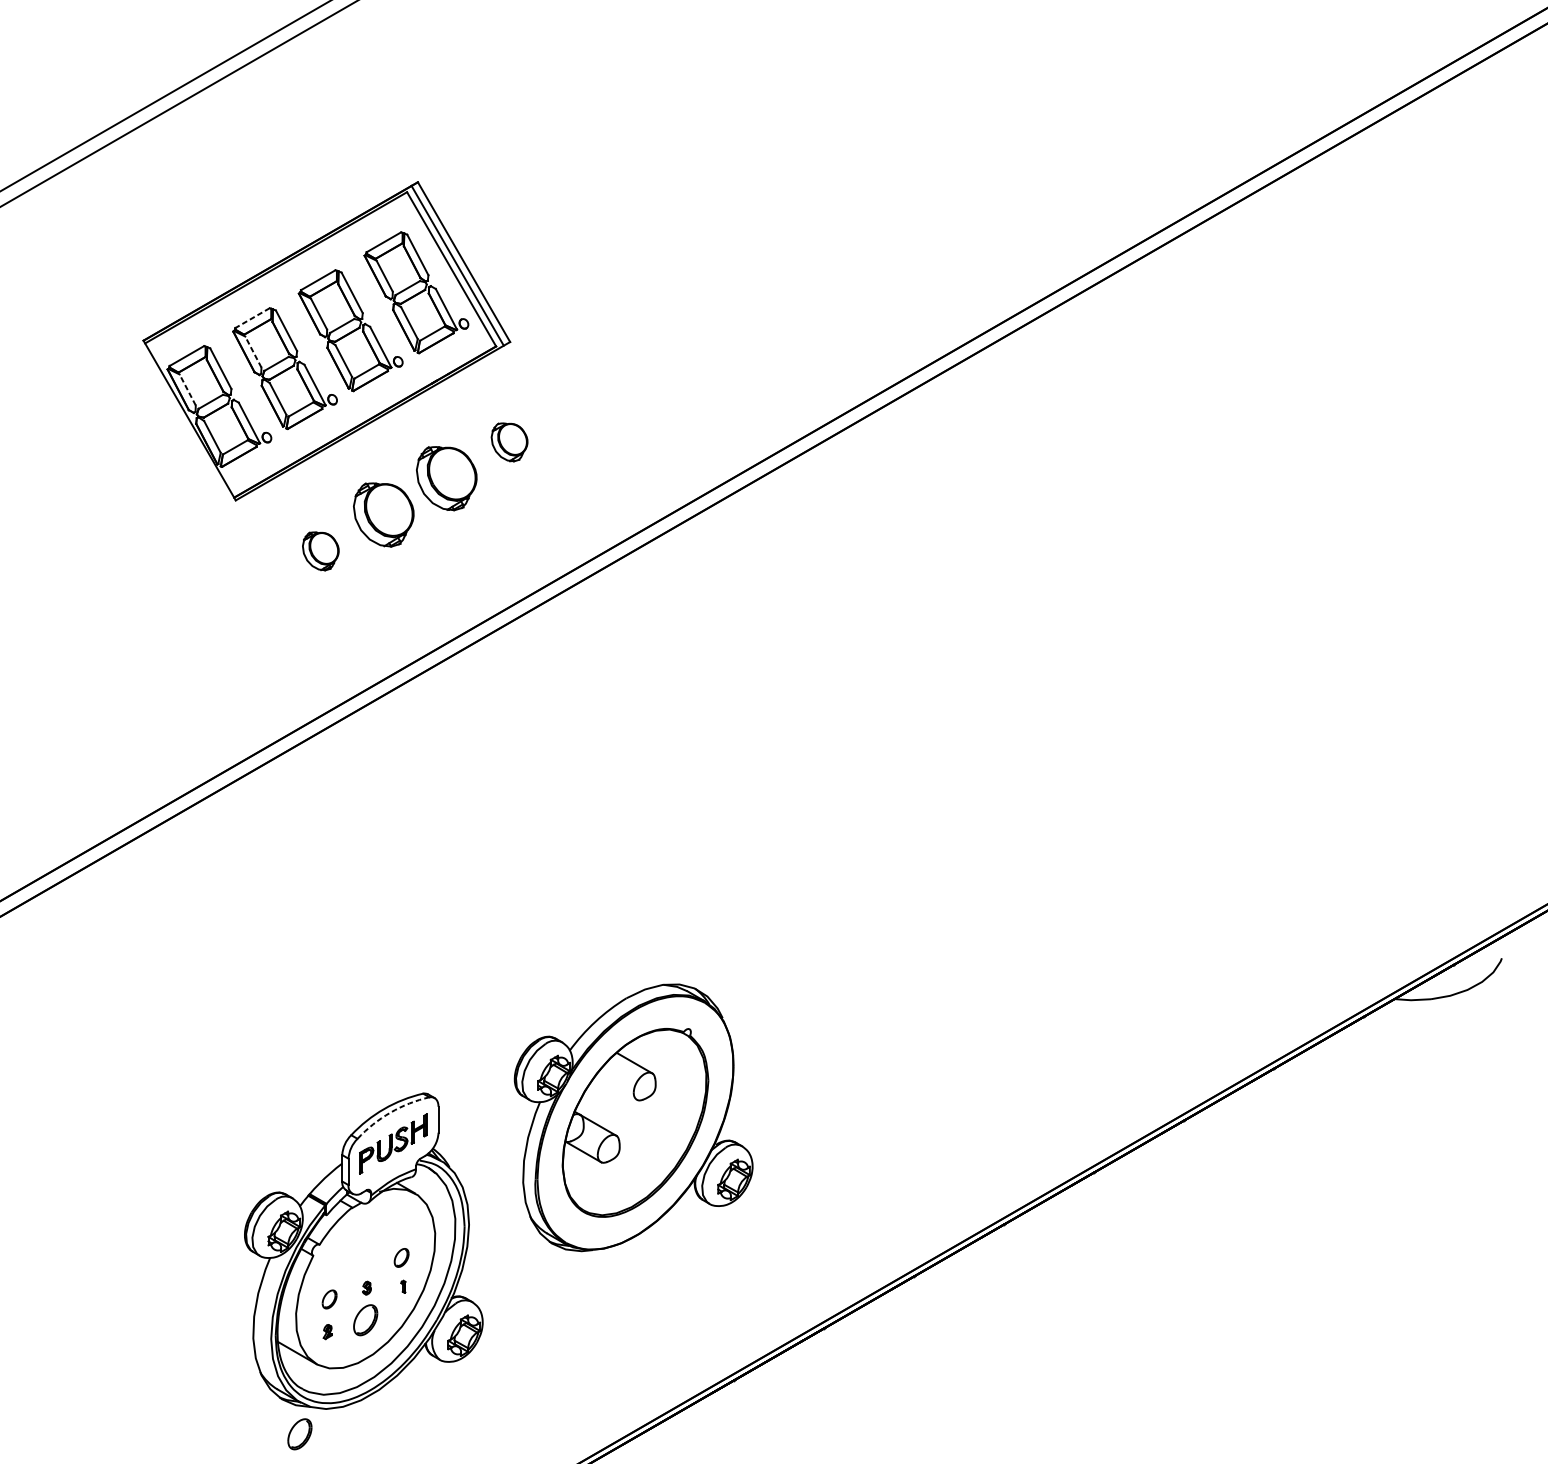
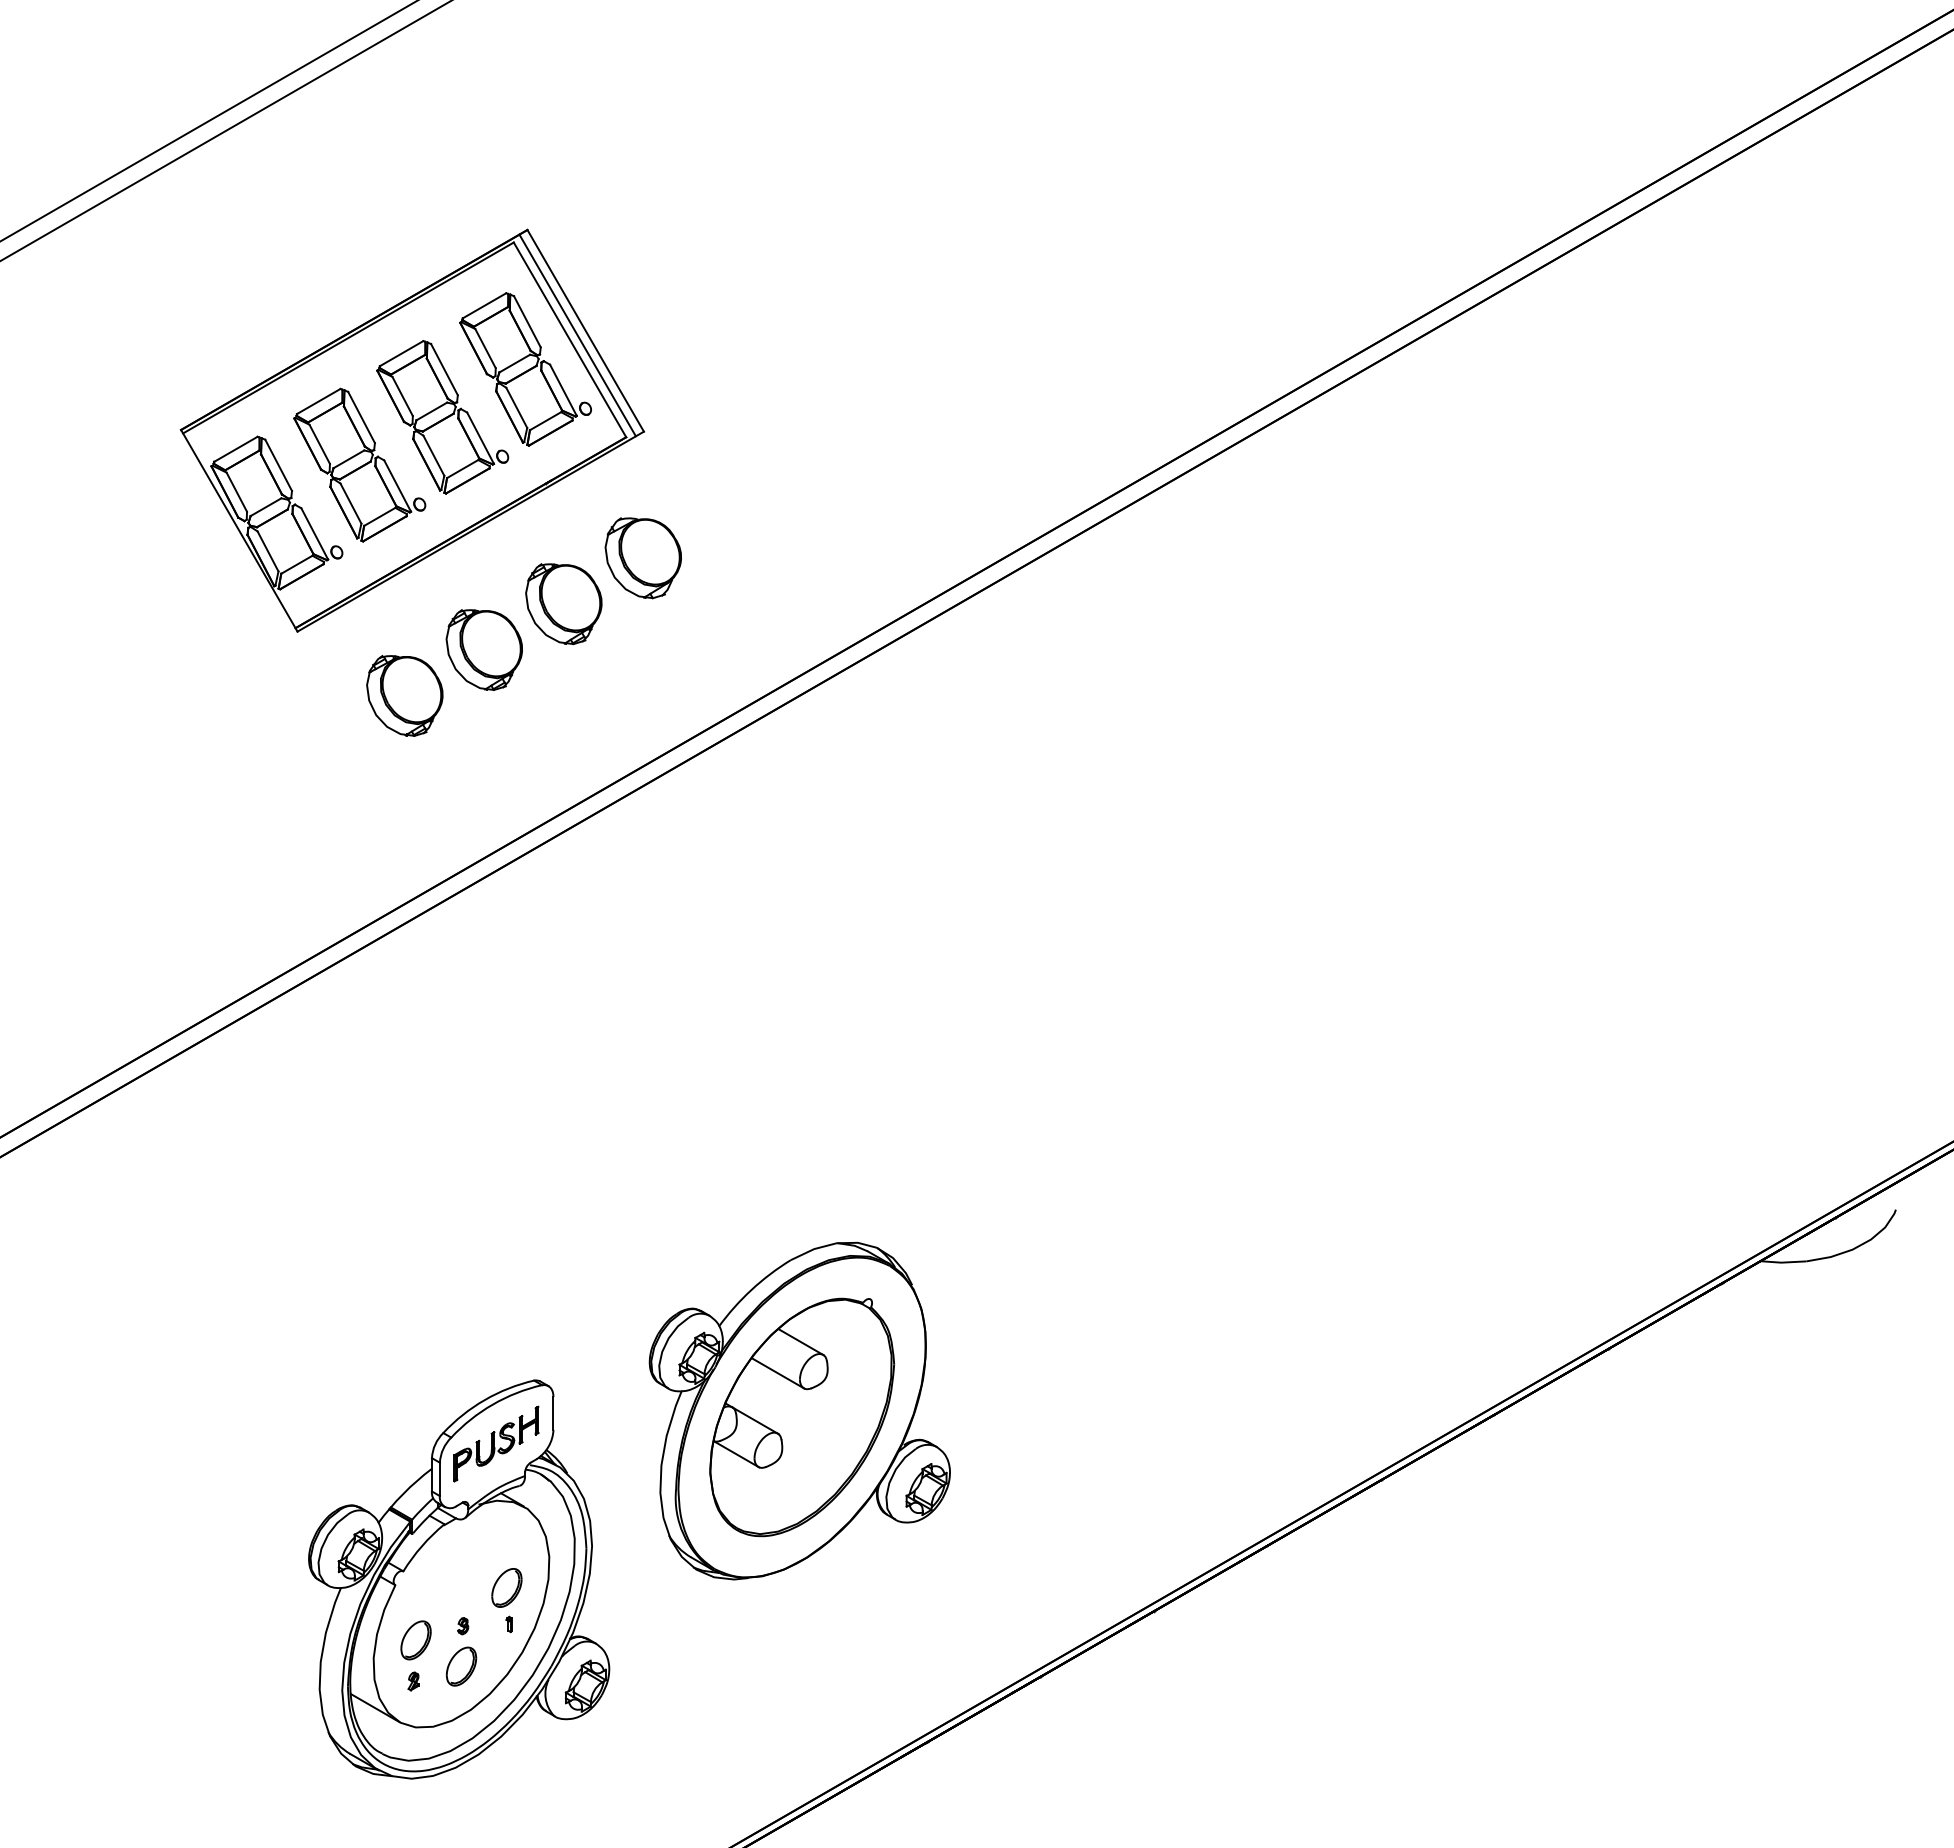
line: (252, 318) -> (318, 401), dashed -> solid
line: (253, 351) -> (319, 443), dashed -> solid
line: (187, 389) -> (236, 491), dashed -> solid
part: (509, 442) -> (642, 558), size x1.67
part: (320, 551) -> (404, 695), size x1.67
line: (616, 1088) -> (778, 1373), added
arc: (390, 1112) -> (492, 1404), dashed -> solid
part: (401, 1257) -> (506, 1587), size x1.67
part: (329, 1299) -> (415, 1640), size x1.67
part: (299, 1434) -> (378, 1810), removed

